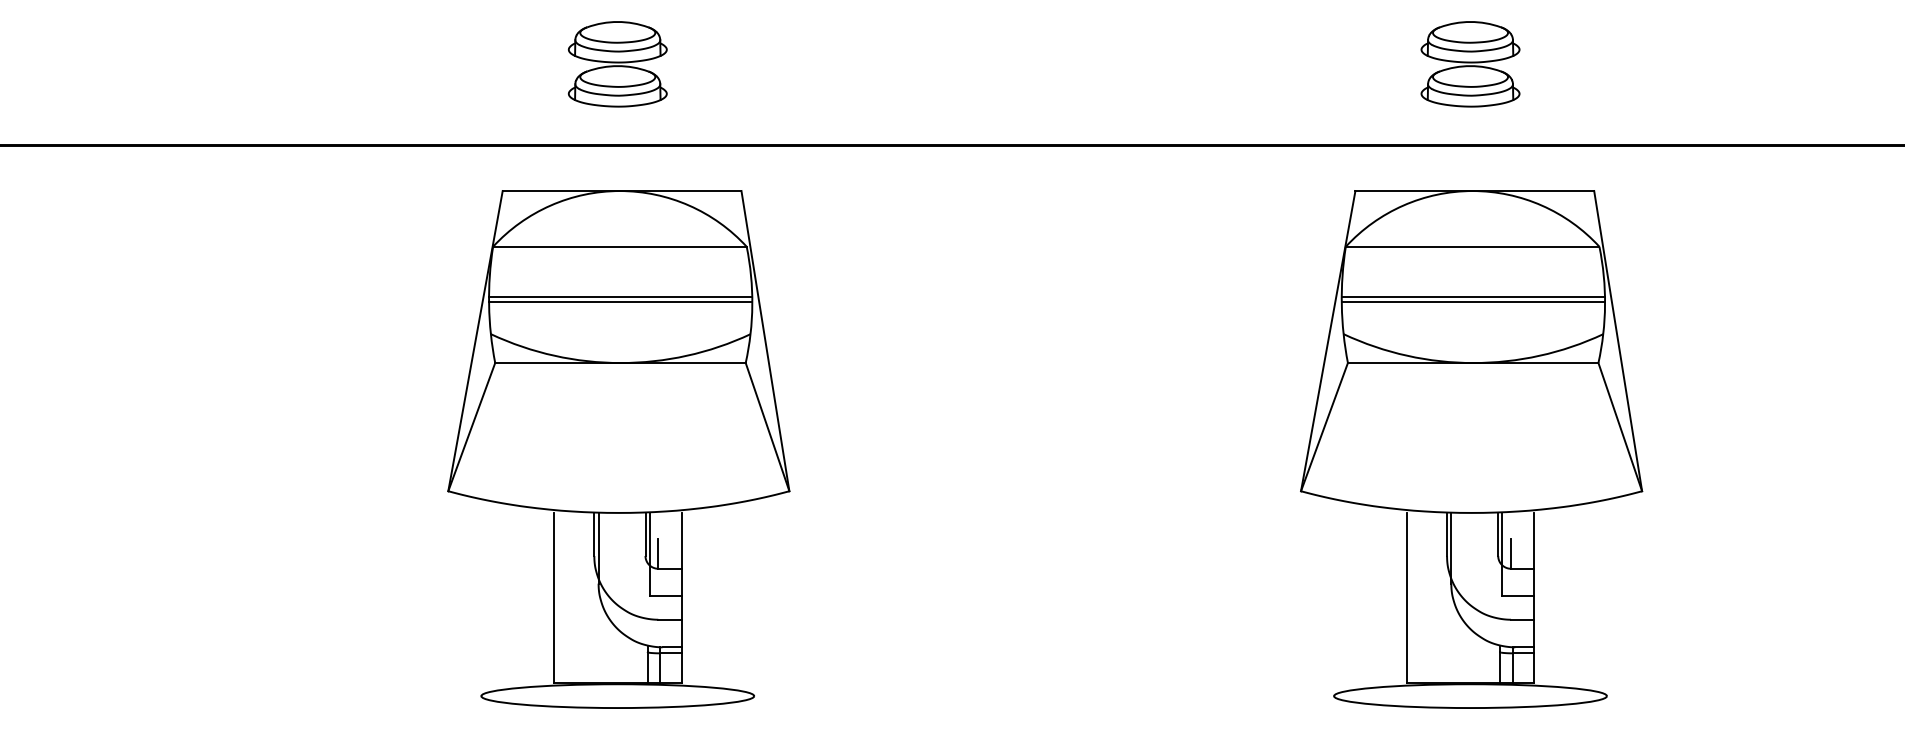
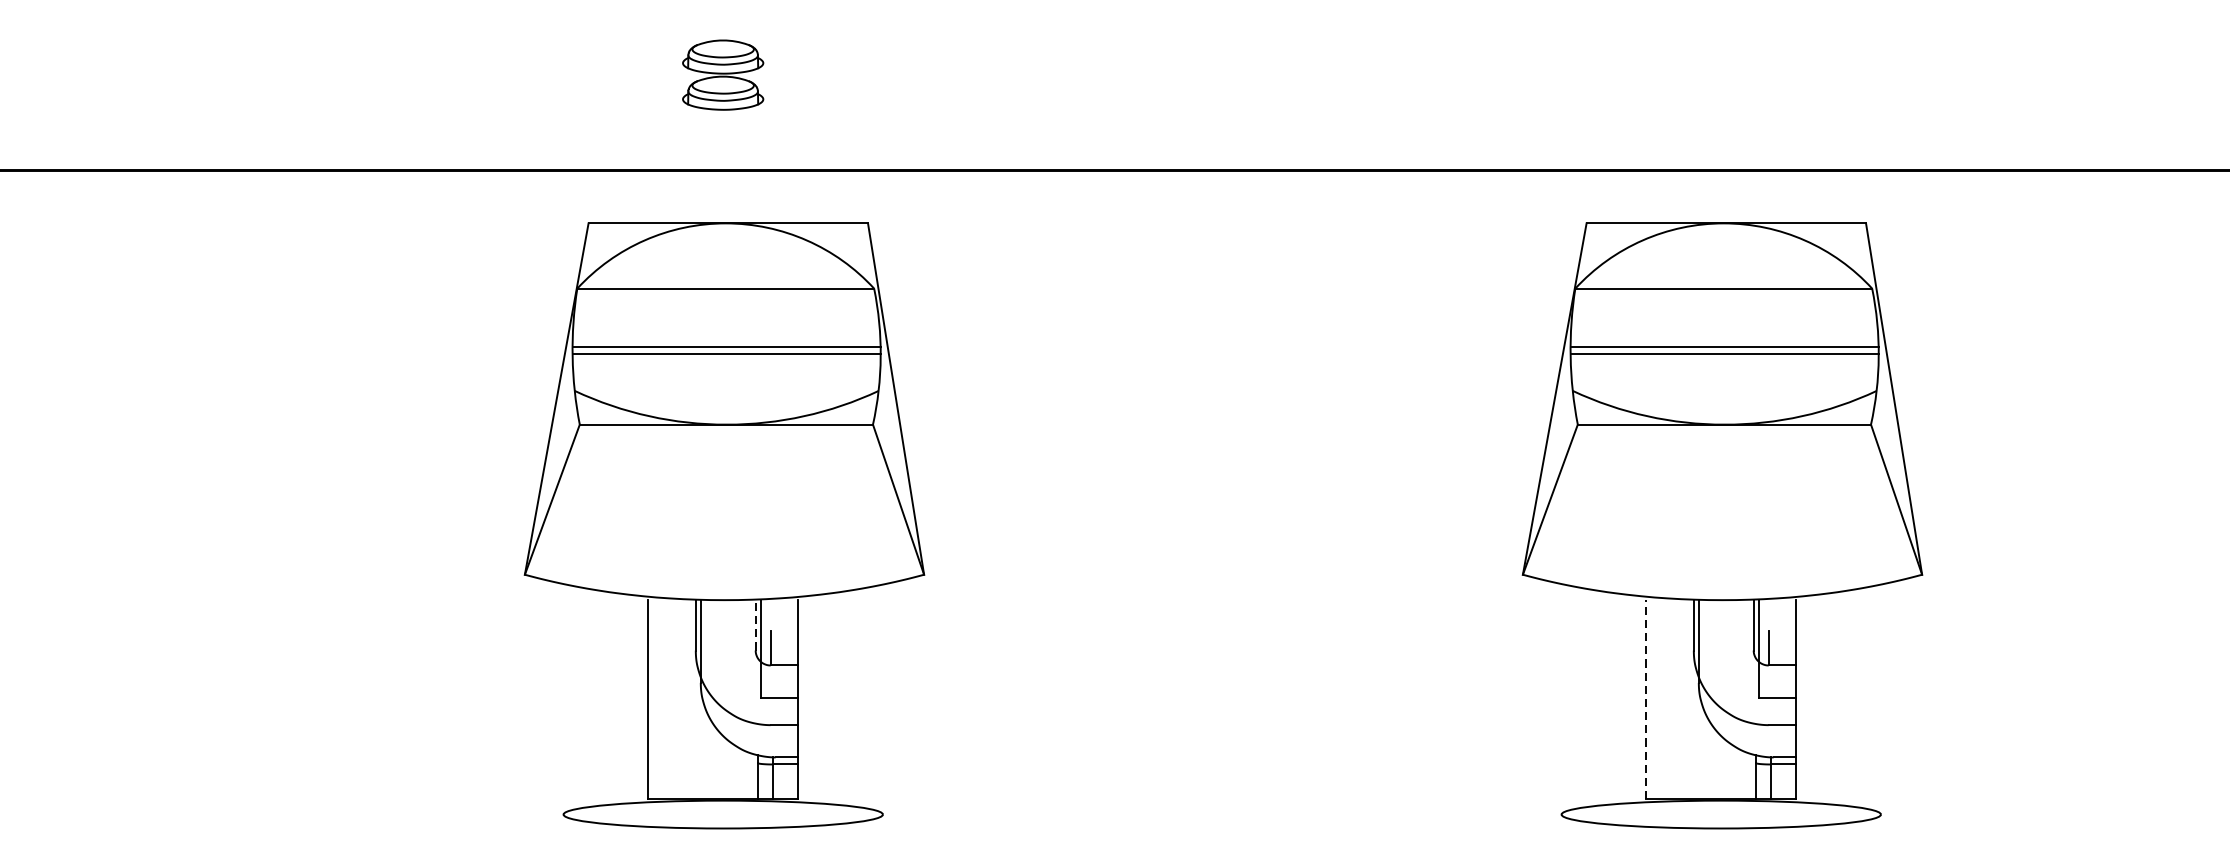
part: (617, 64) -> (722, 75), size x0.7
part: (1470, 64) -> (1721, 75), removed
line: (645, 534) -> (755, 625), solid -> dashed
line: (1406, 597) -> (1646, 699), solid -> dashed

